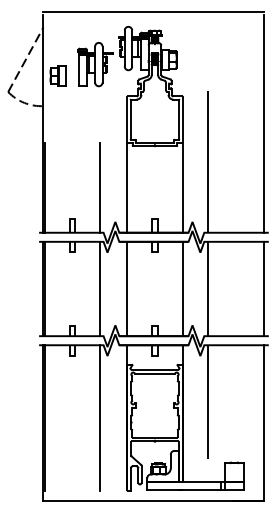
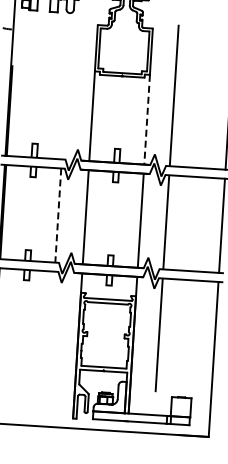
line: (99, 187) -> (64, 114), removed
line: (182, 187) -> (147, 119), solid -> dashed
line: (99, 289) -> (57, 216), solid -> dashed
line: (99, 417) -> (49, 343), removed

